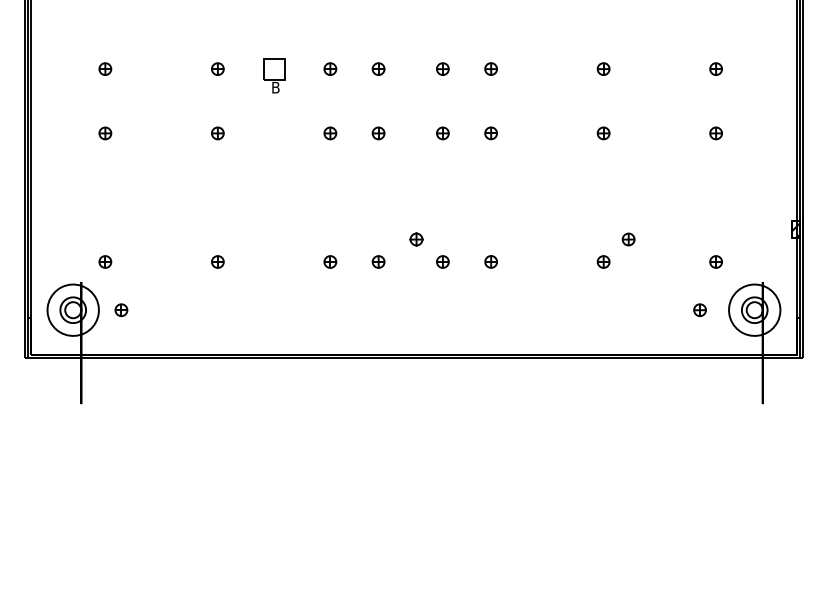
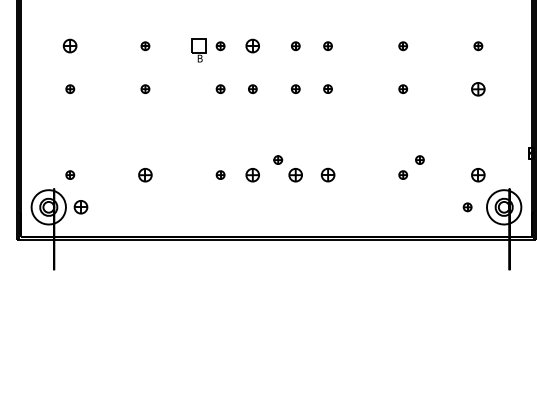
part: (105, 69) -> (70, 46), size x1.6
part: (378, 69) -> (252, 46), size x1.6
part: (273, 75) -> (198, 50), moved
part: (716, 132) -> (478, 88), size x1.6
part: (217, 261) -> (145, 174), size x1.6
part: (378, 261) -> (252, 174), size x1.6
part: (442, 261) -> (295, 174), size x1.6
part: (490, 261) -> (327, 174), size x1.6
part: (716, 261) -> (478, 174), size x1.6
part: (120, 310) -> (80, 207), size x1.6

